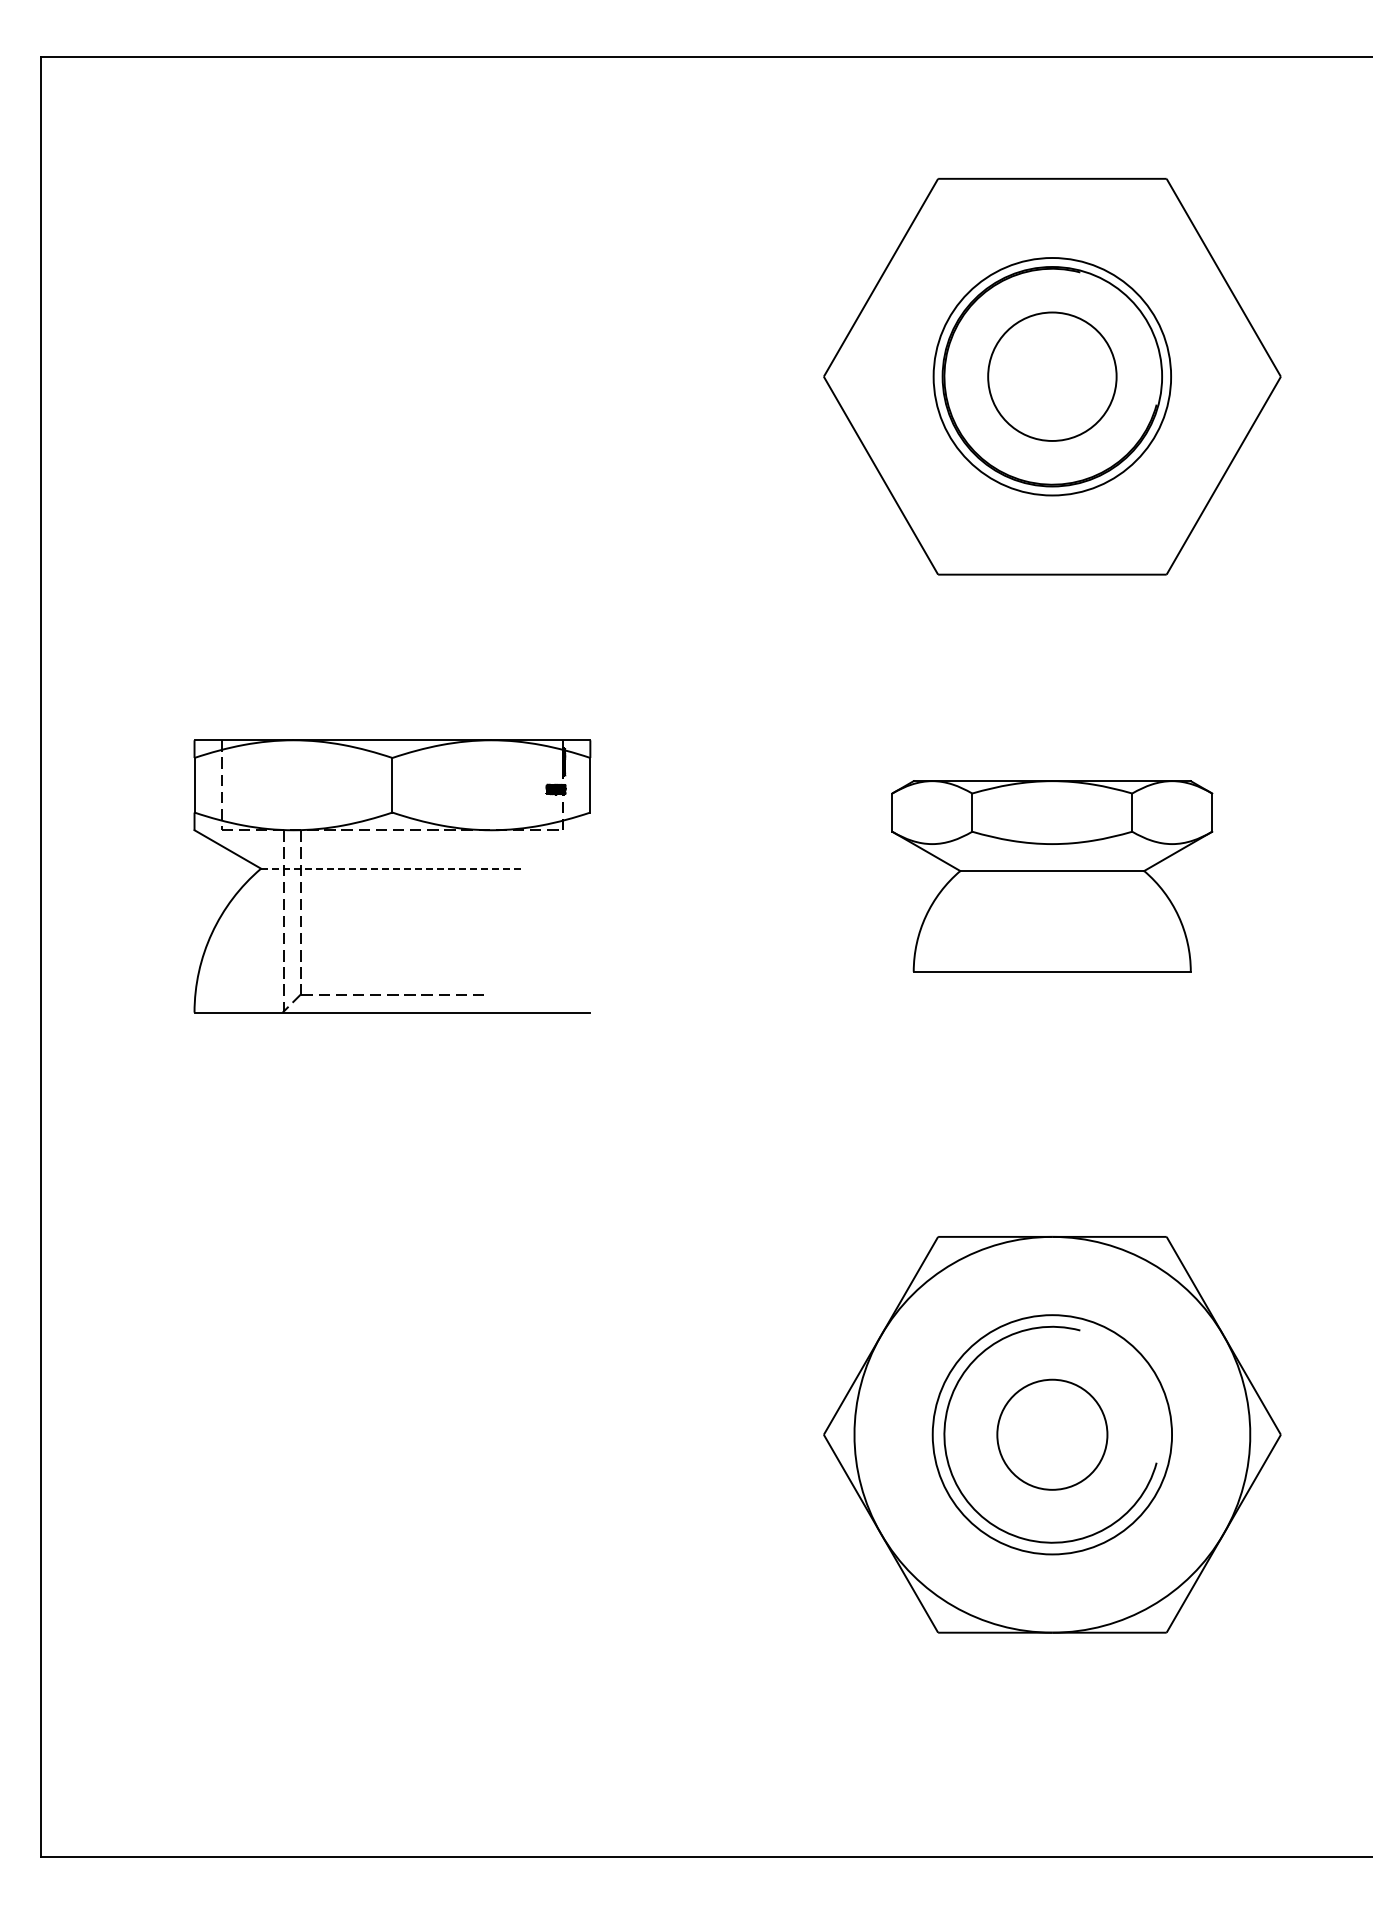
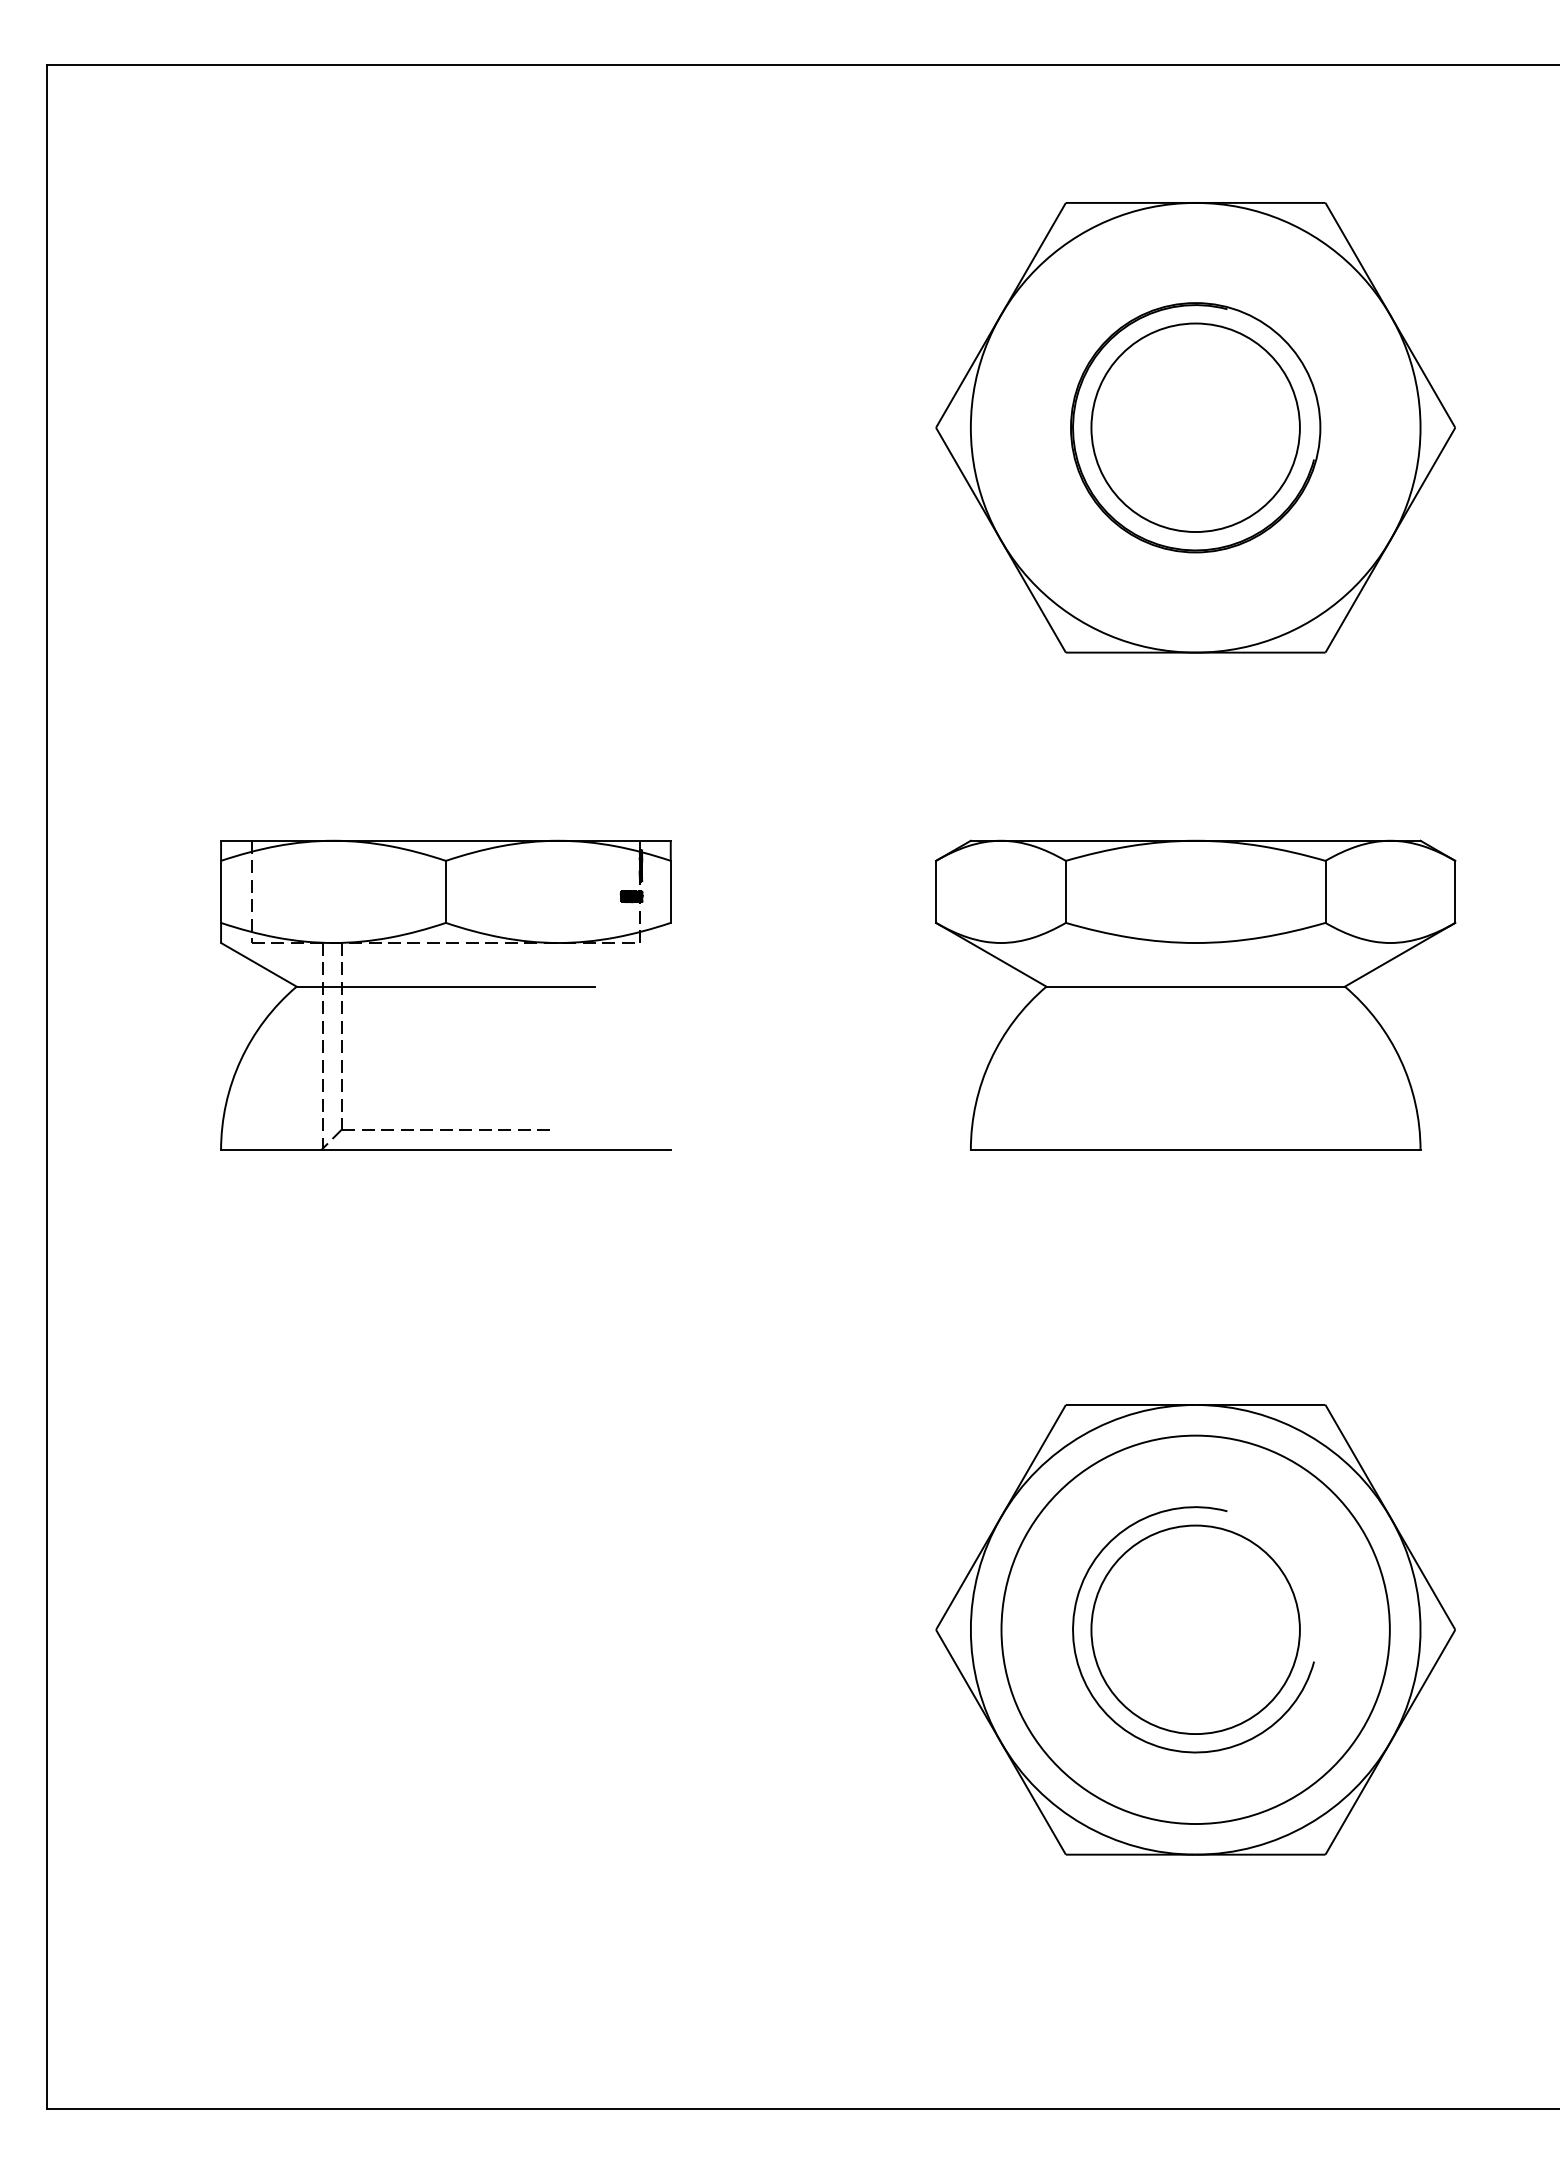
circle: (1052, 376) -> (1195, 427), size x1.43
circle: (1052, 376) -> (1195, 427), size x1.67
line: (392, 868) -> (445, 986), dashed -> solid
part: (1051, 876) -> (1194, 995), size x1.43
circle: (1052, 1434) -> (1195, 1629), size x1.43
circle: (1052, 1434) -> (1195, 1629), size x1.67

